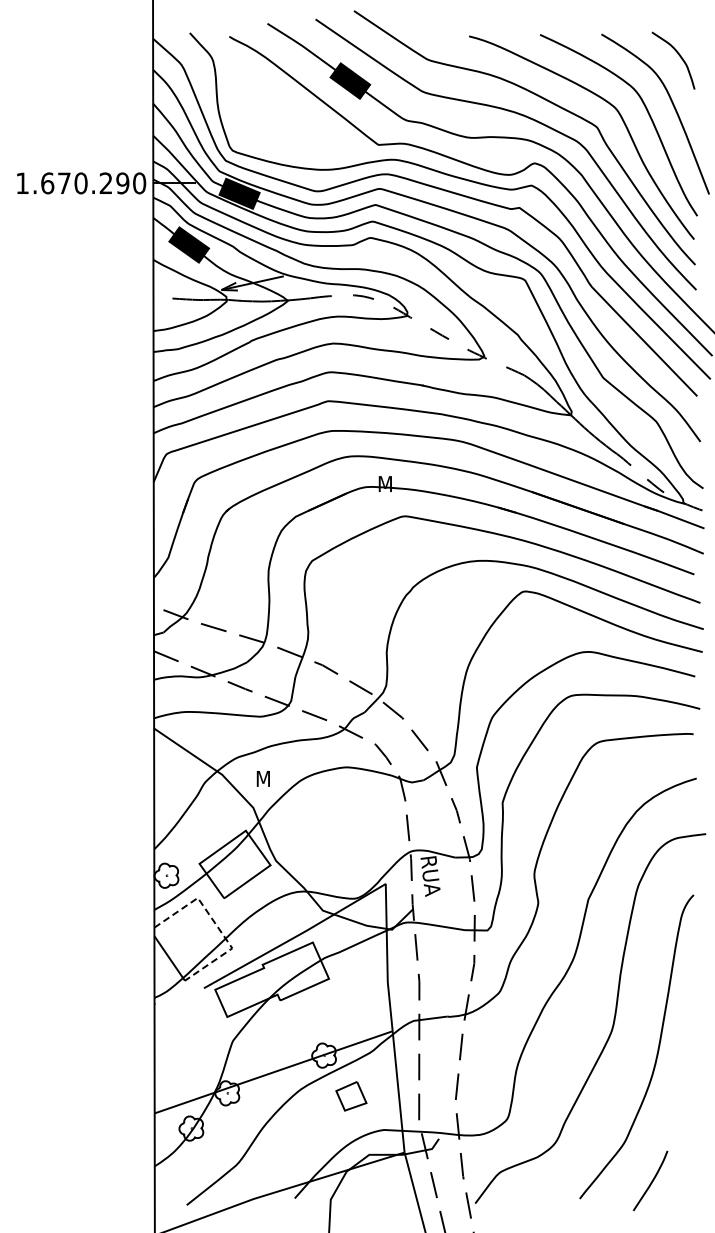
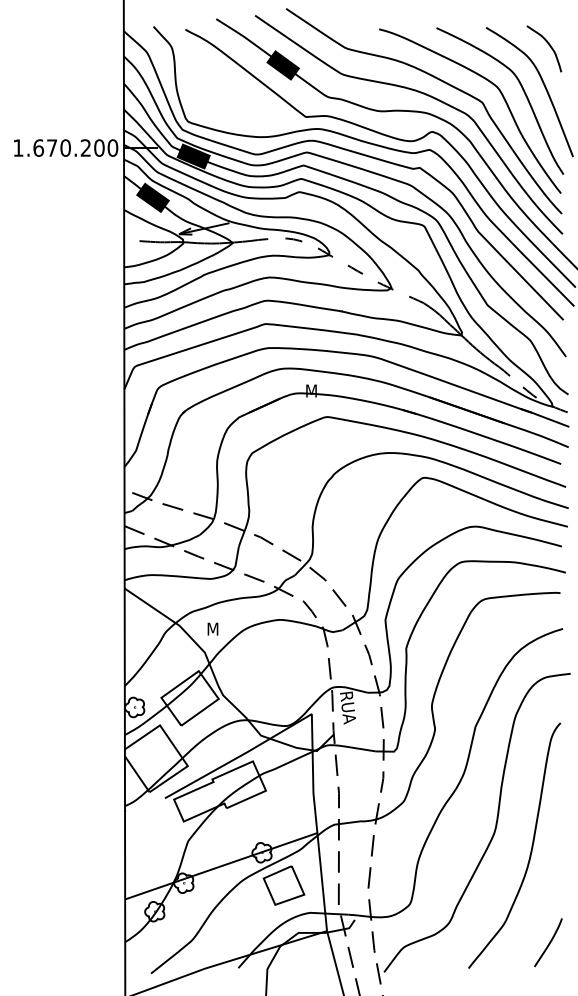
text: (122, 183) -> (99, 148), 1.670.290 -> 1.670.200
line: (216, 925) -> (175, 747), dashed -> solid
part: (351, 1096) -> (284, 885), size x1.67
curve: (651, 1180) -> (549, 942), moved

